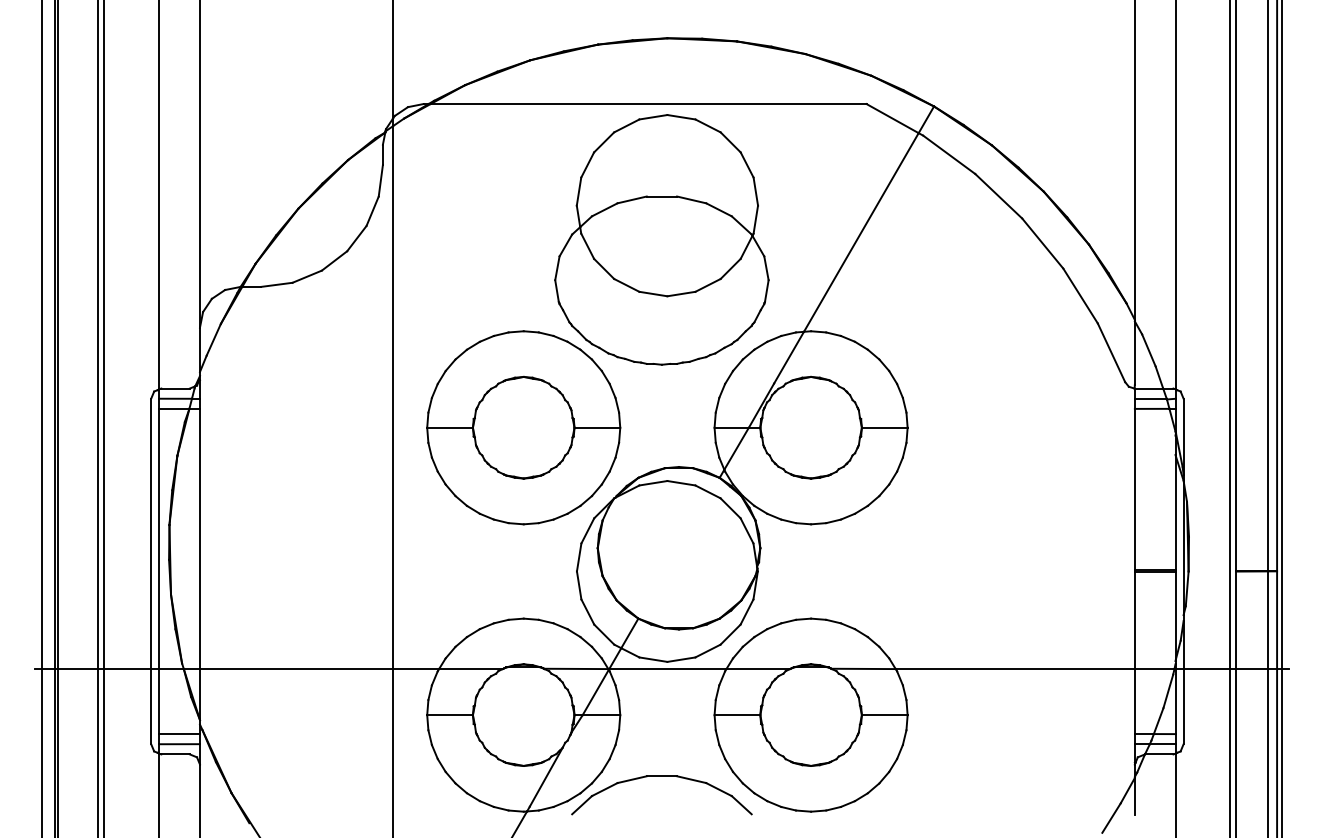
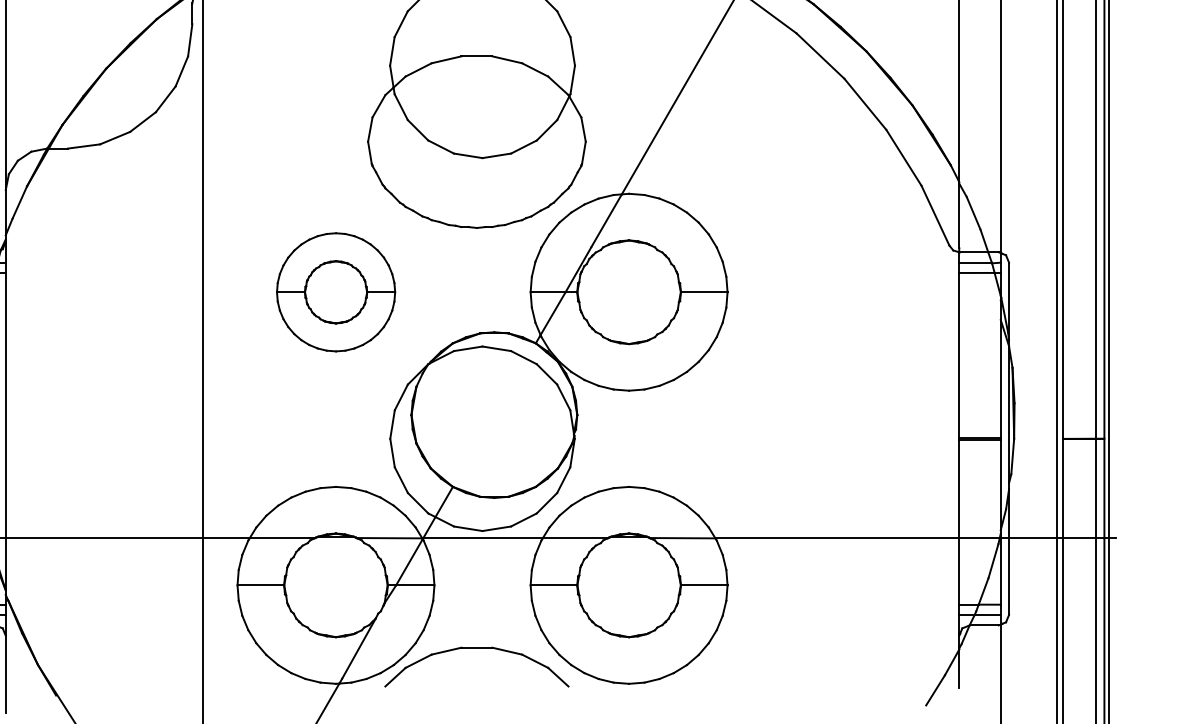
part: (523, 427) -> (335, 291), size x0.6

